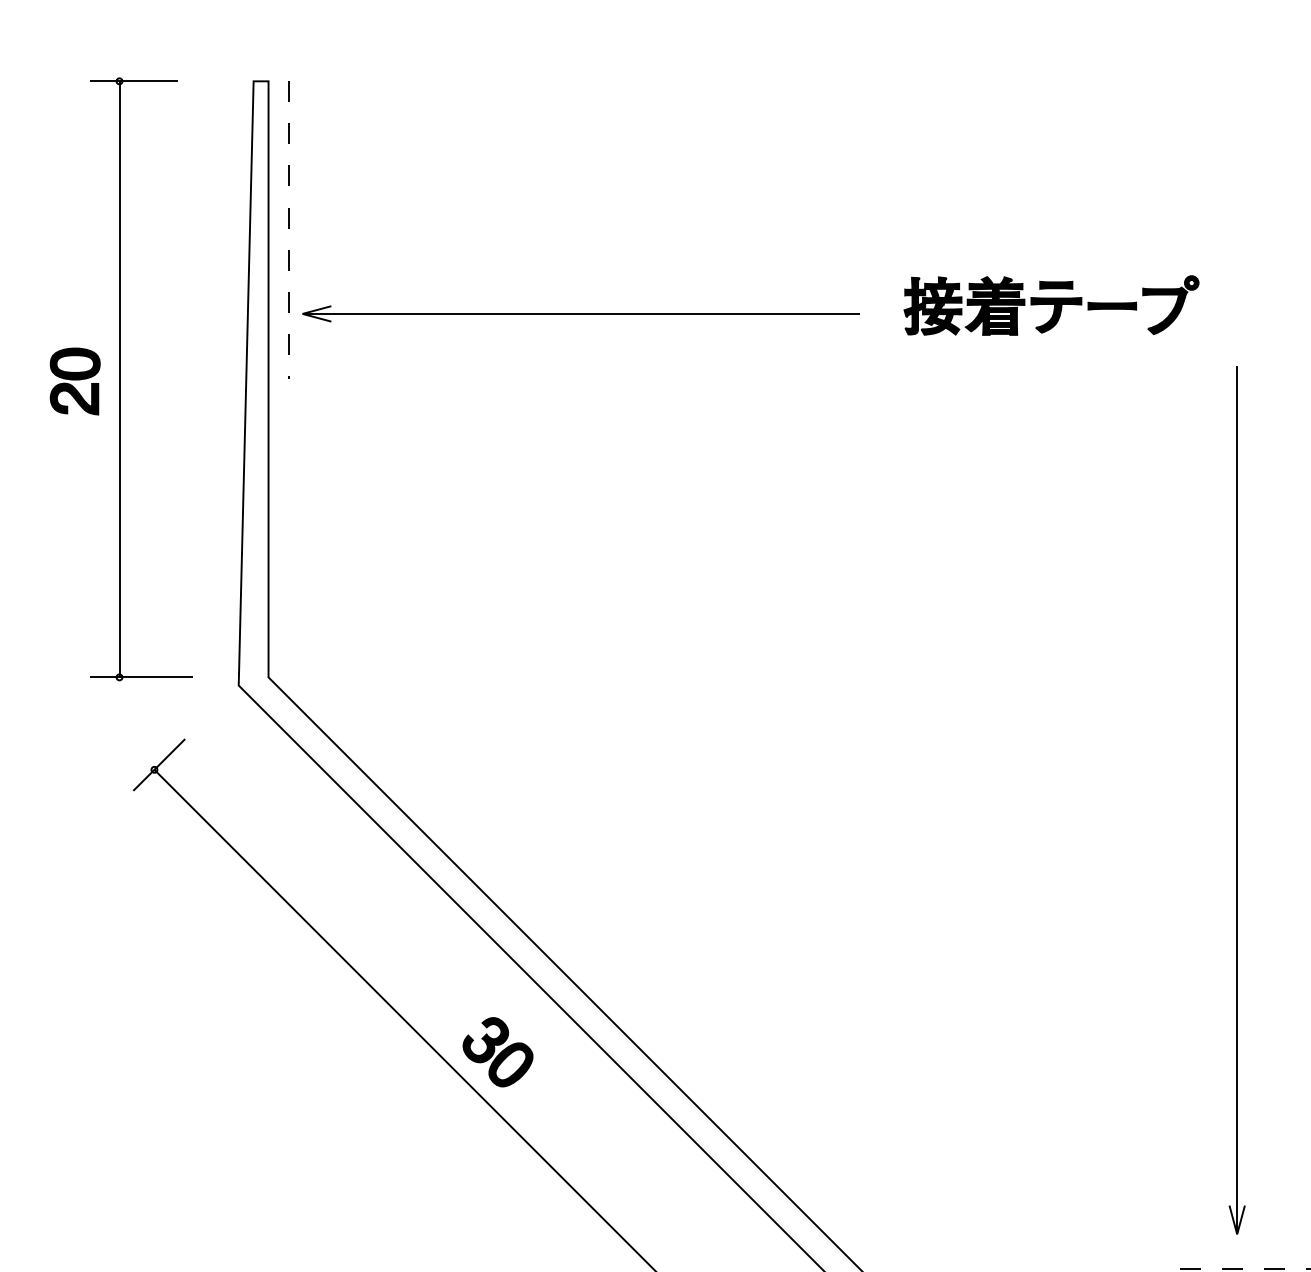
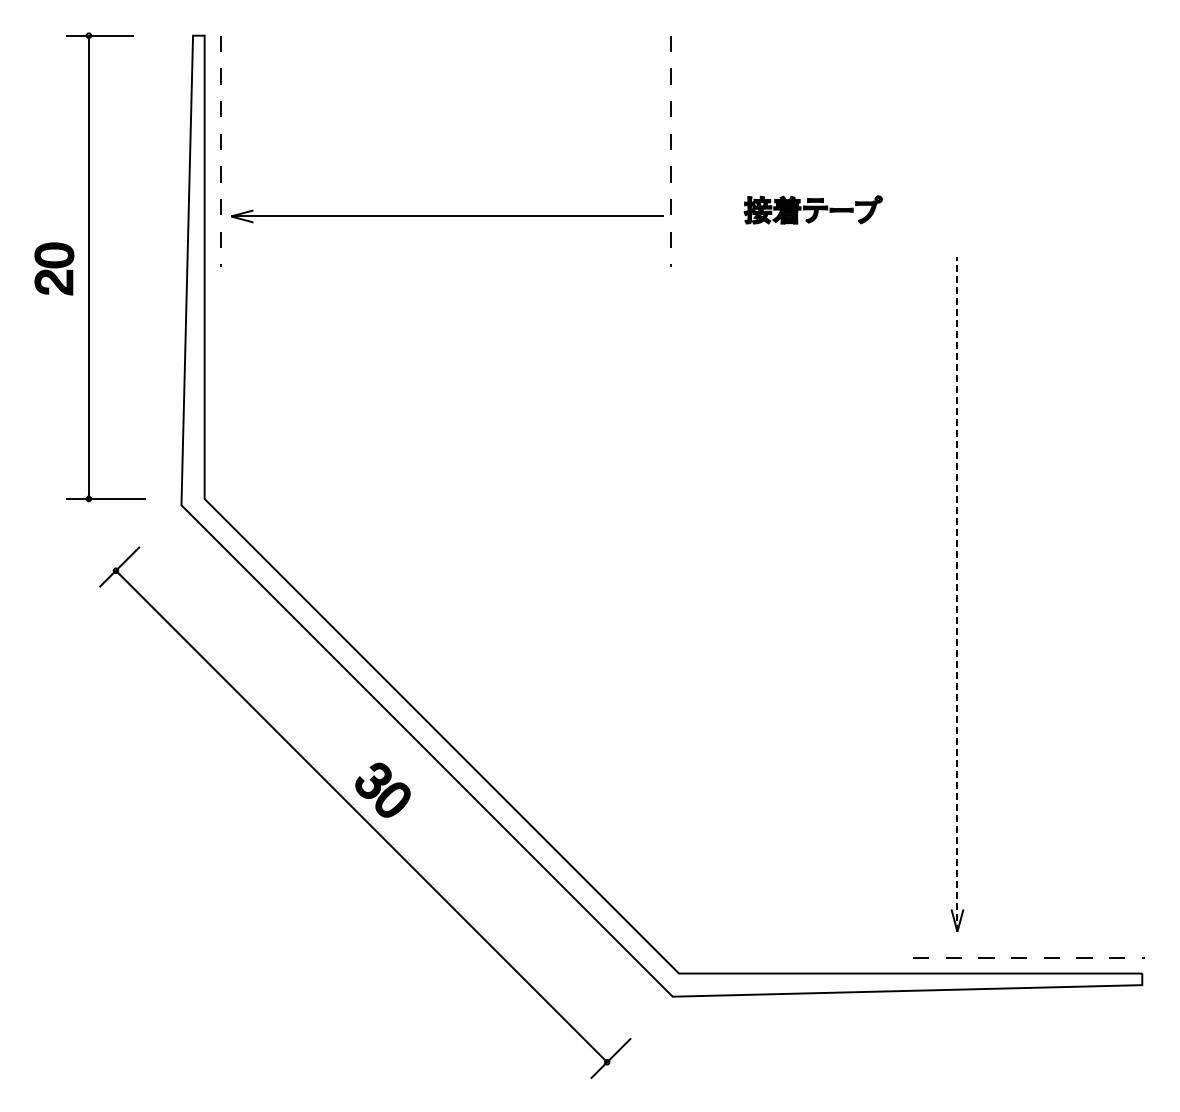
line: (867, 227) -> (670, 149), added
part: (1051, 304) -> (813, 209), size x0.6
line: (1237, 800) -> (957, 594), solid -> dashed

